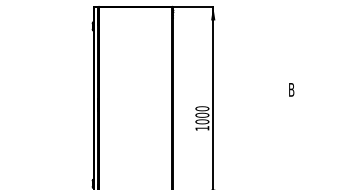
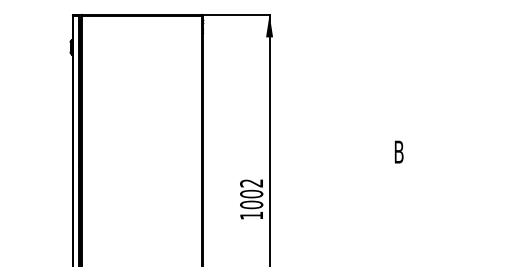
text: (202, 108) -> (251, 182), 1000 -> 1002

